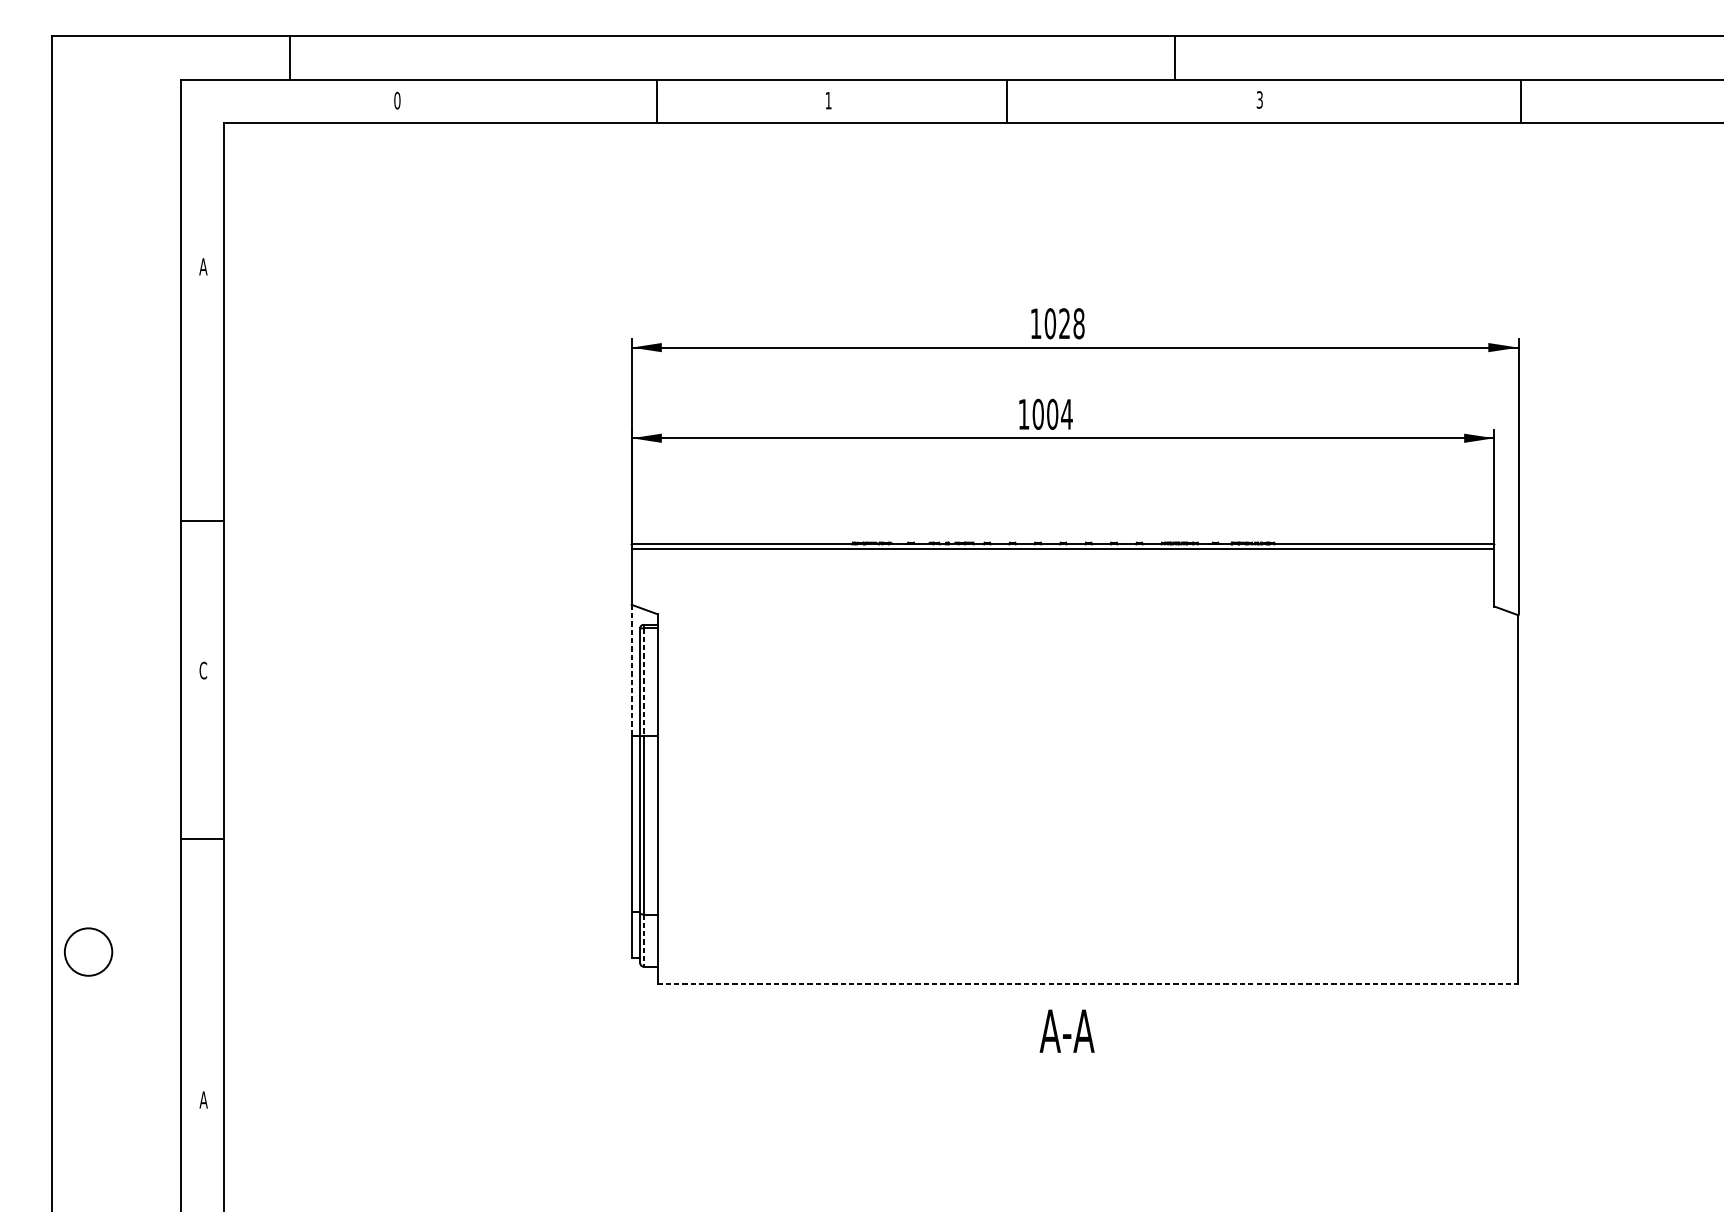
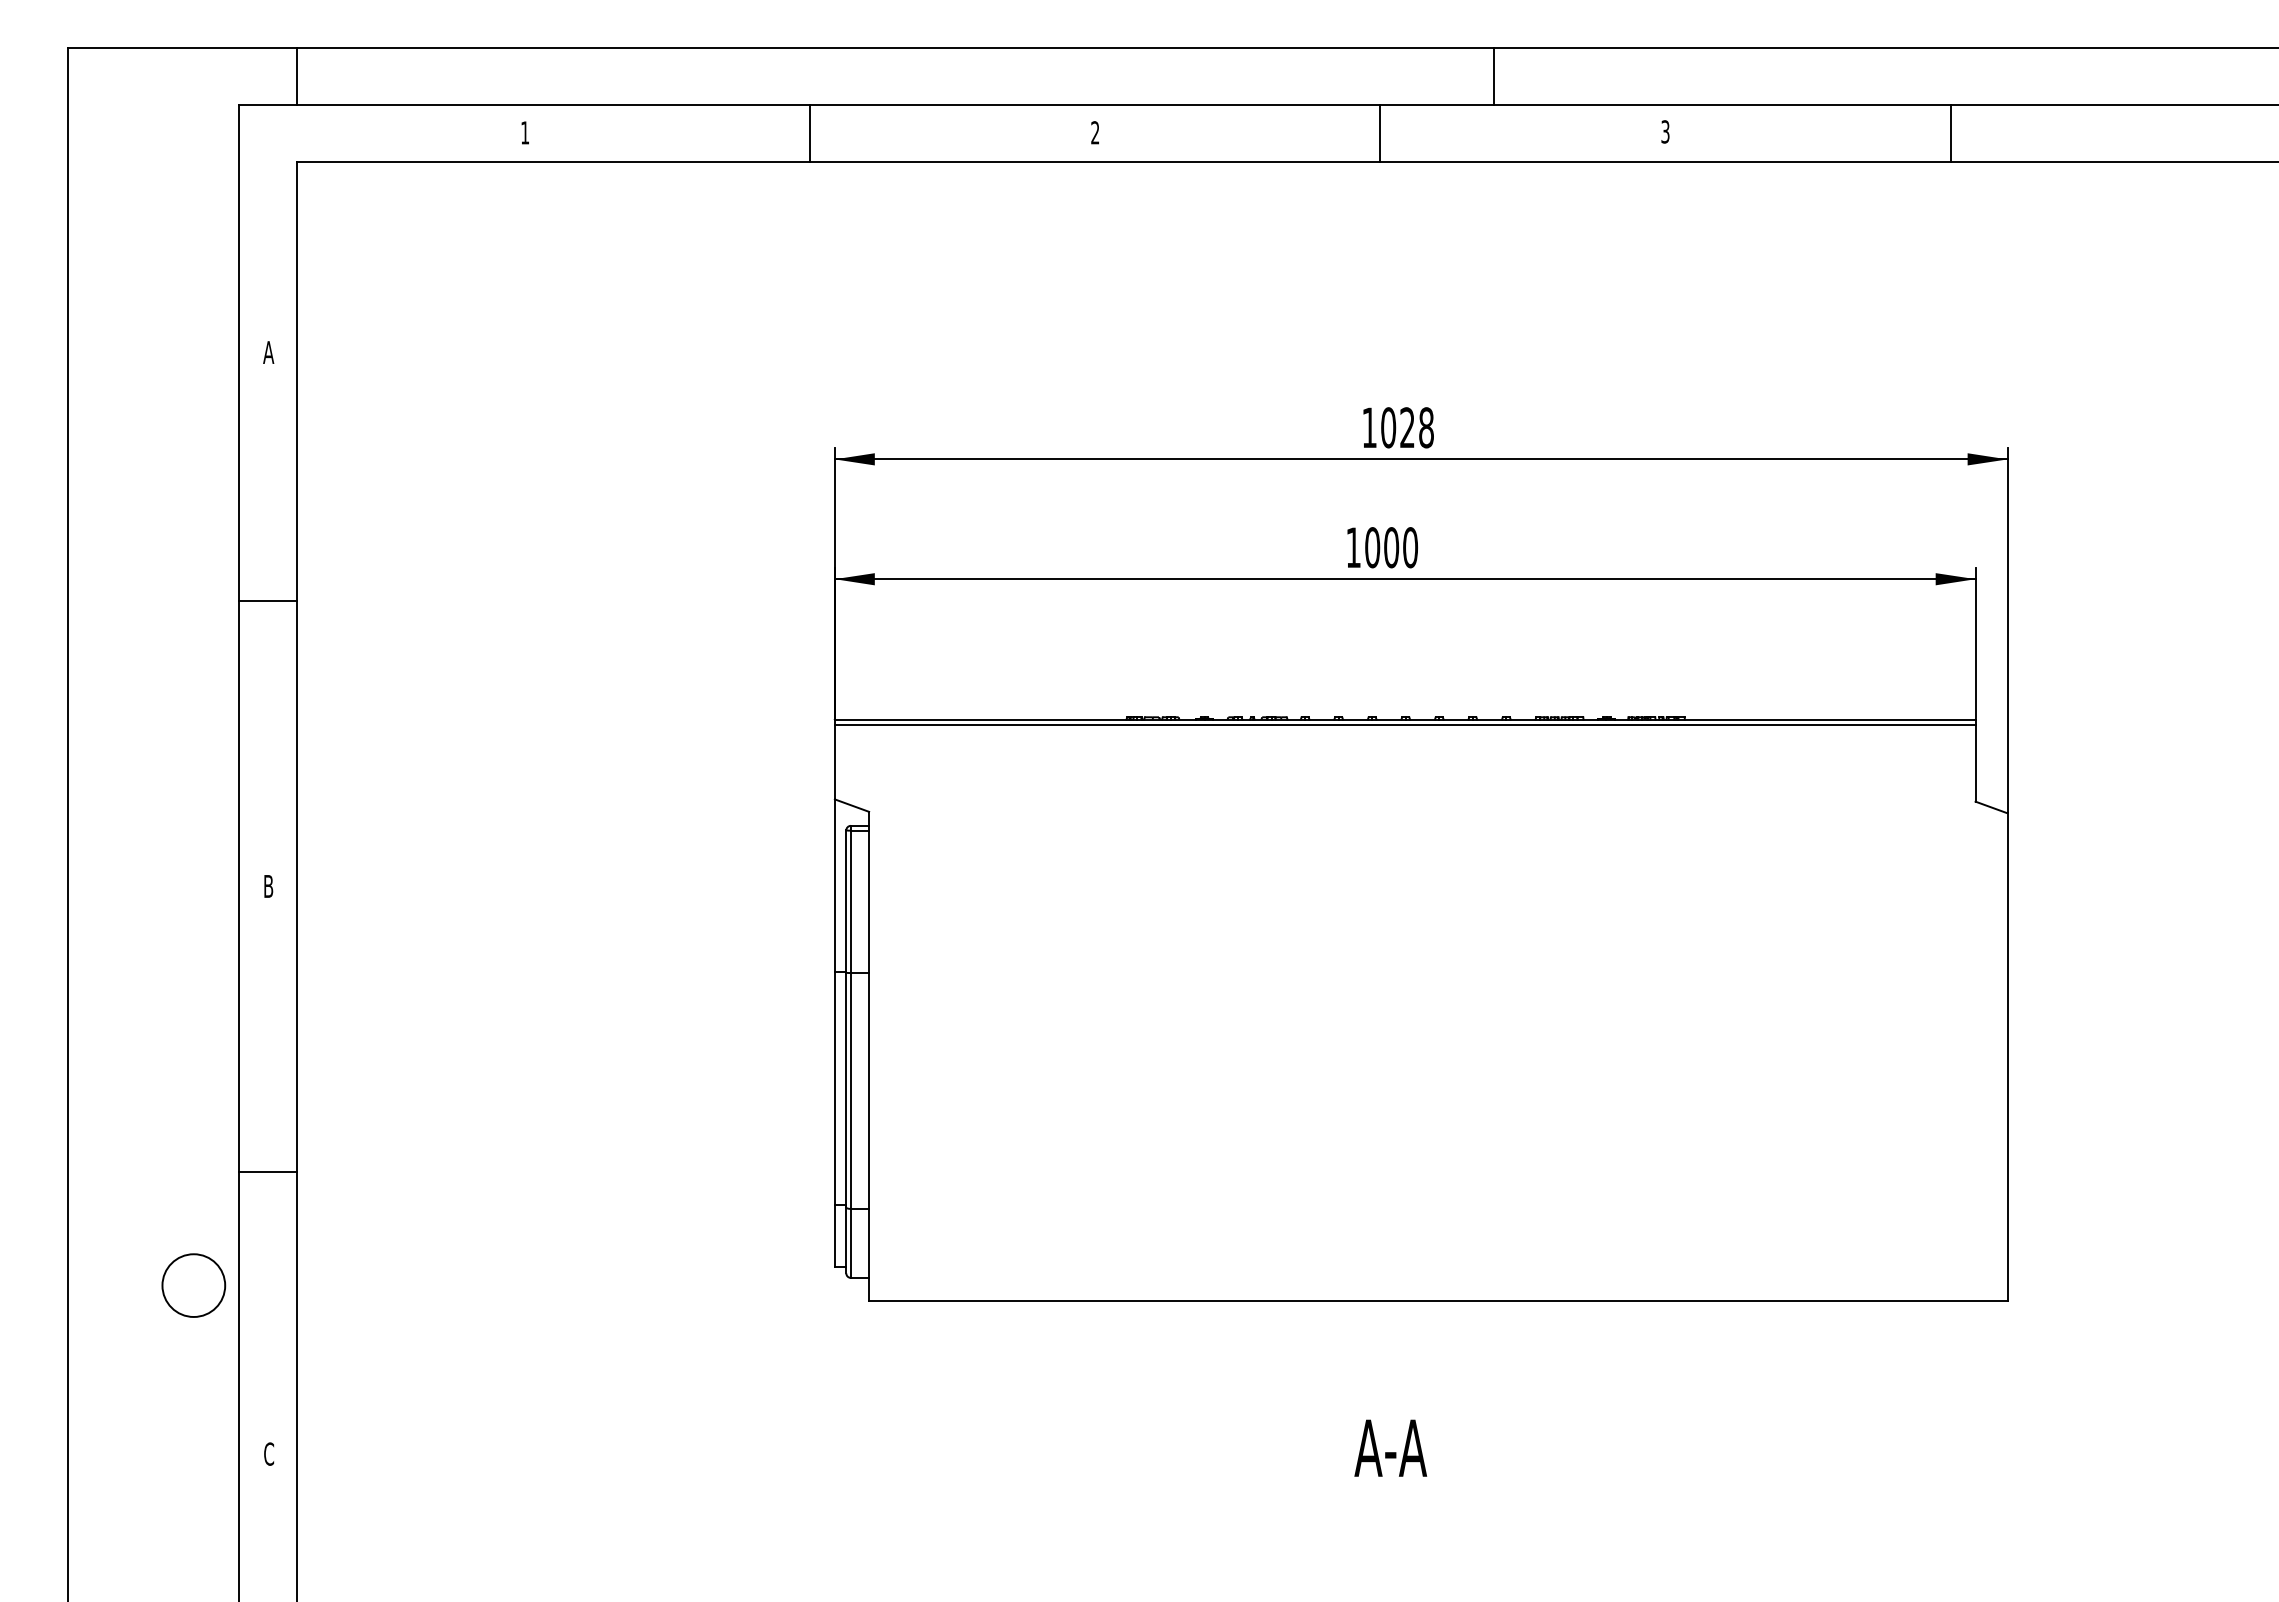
line: (290, 58) -> (296, 76), moved
line: (1175, 58) -> (1494, 76), moved
text: (397, 100) -> (525, 132), 0 -> 1
text: (828, 100) -> (1095, 132), 1 -> 2
line: (656, 101) -> (809, 133), moved
line: (1007, 101) -> (1380, 133), moved
line: (1520, 101) -> (1950, 133), moved
text: (1066, 414) -> (1410, 547), 1004 -> 1000
line: (202, 521) -> (267, 601), moved
text: (203, 670) -> (268, 886), C -> B
line: (631, 670) -> (834, 886), dashed -> solid
line: (643, 682) -> (850, 902), dashed -> solid
line: (202, 839) -> (267, 1171), moved
line: (643, 940) -> (850, 1243), dashed -> solid
circle: (88, 952) -> (193, 1285), moved
line: (1088, 984) -> (1438, 1301), dashed -> solid
text: (1066, 1030) -> (1390, 1447), moved
text: (203, 1099) -> (268, 1453), A -> C

